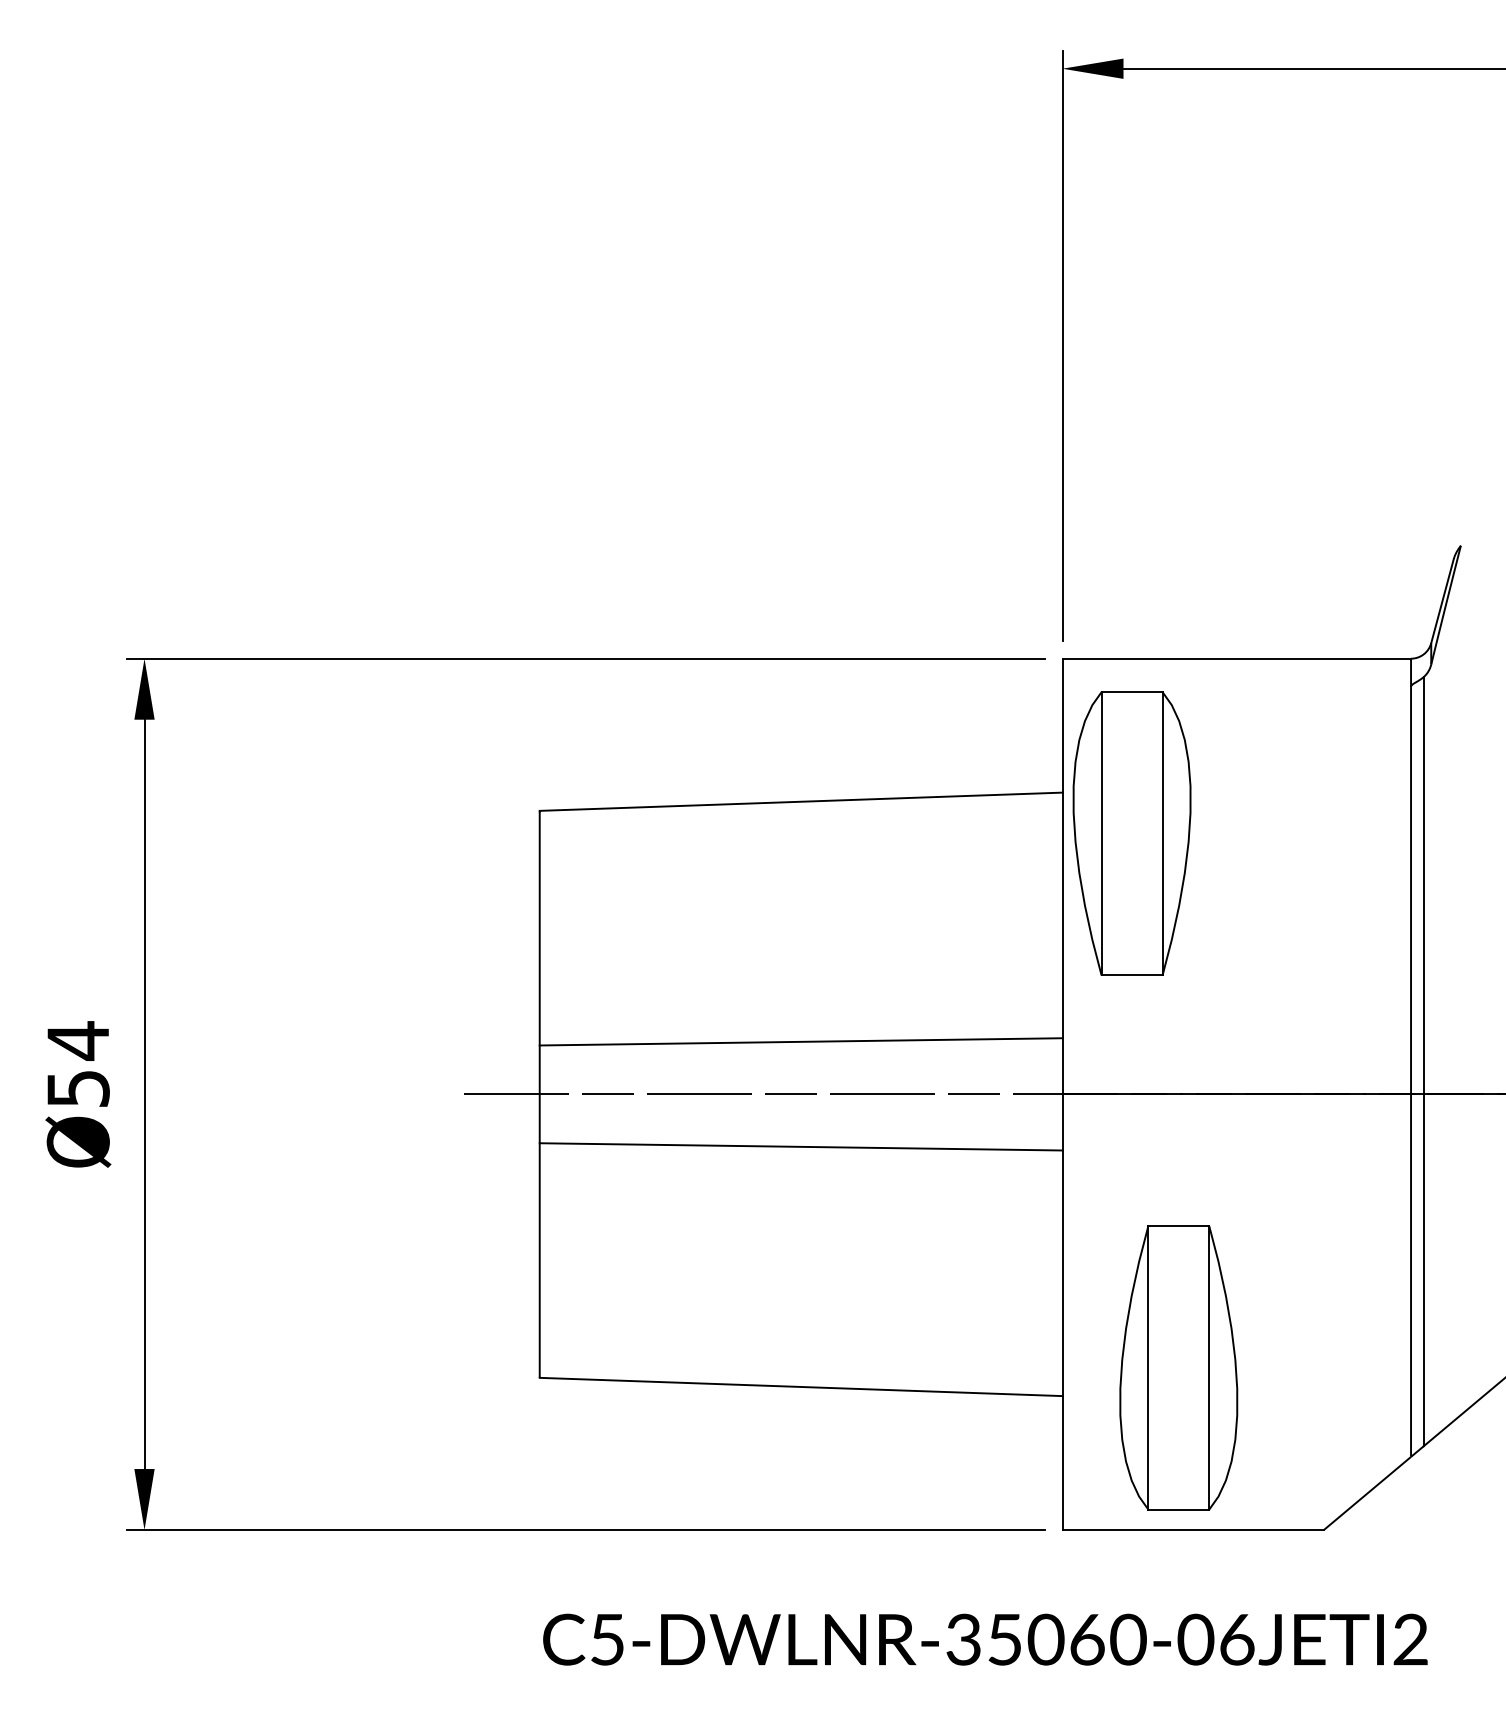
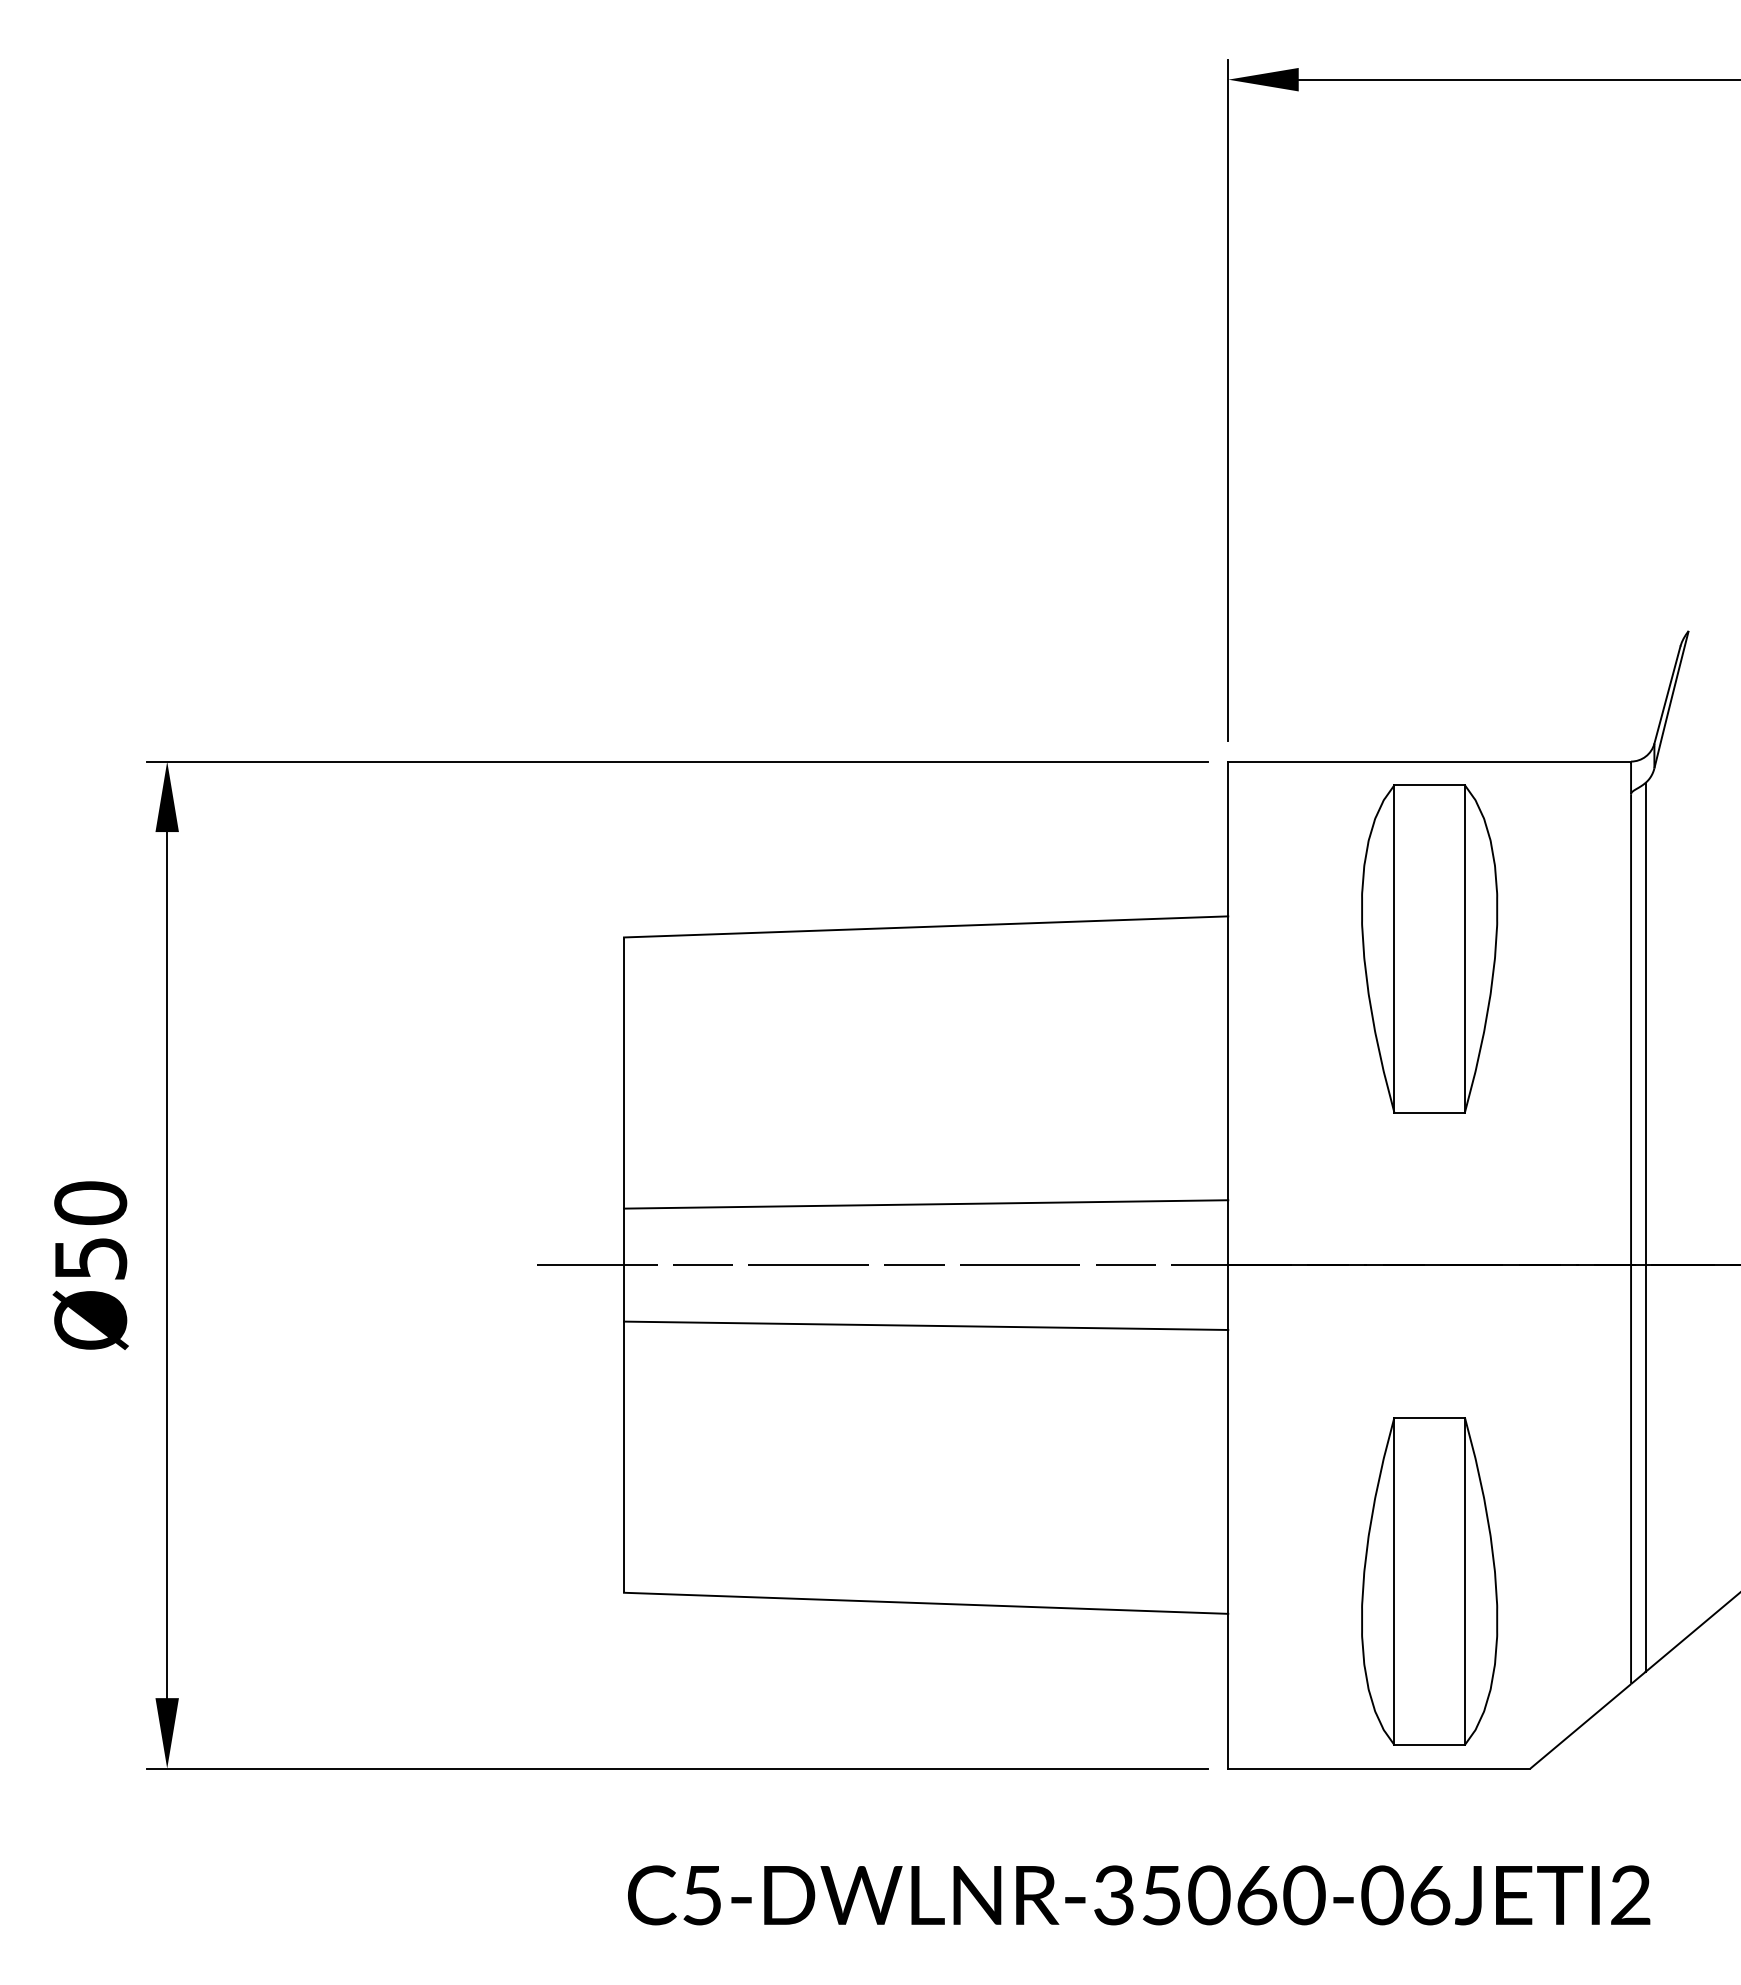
part: (1131, 833) -> (1429, 948), moved
text: (78, 1041) -> (90, 1203), Ø54 -> Ø50
part: (1178, 1368) -> (1429, 1581), moved

